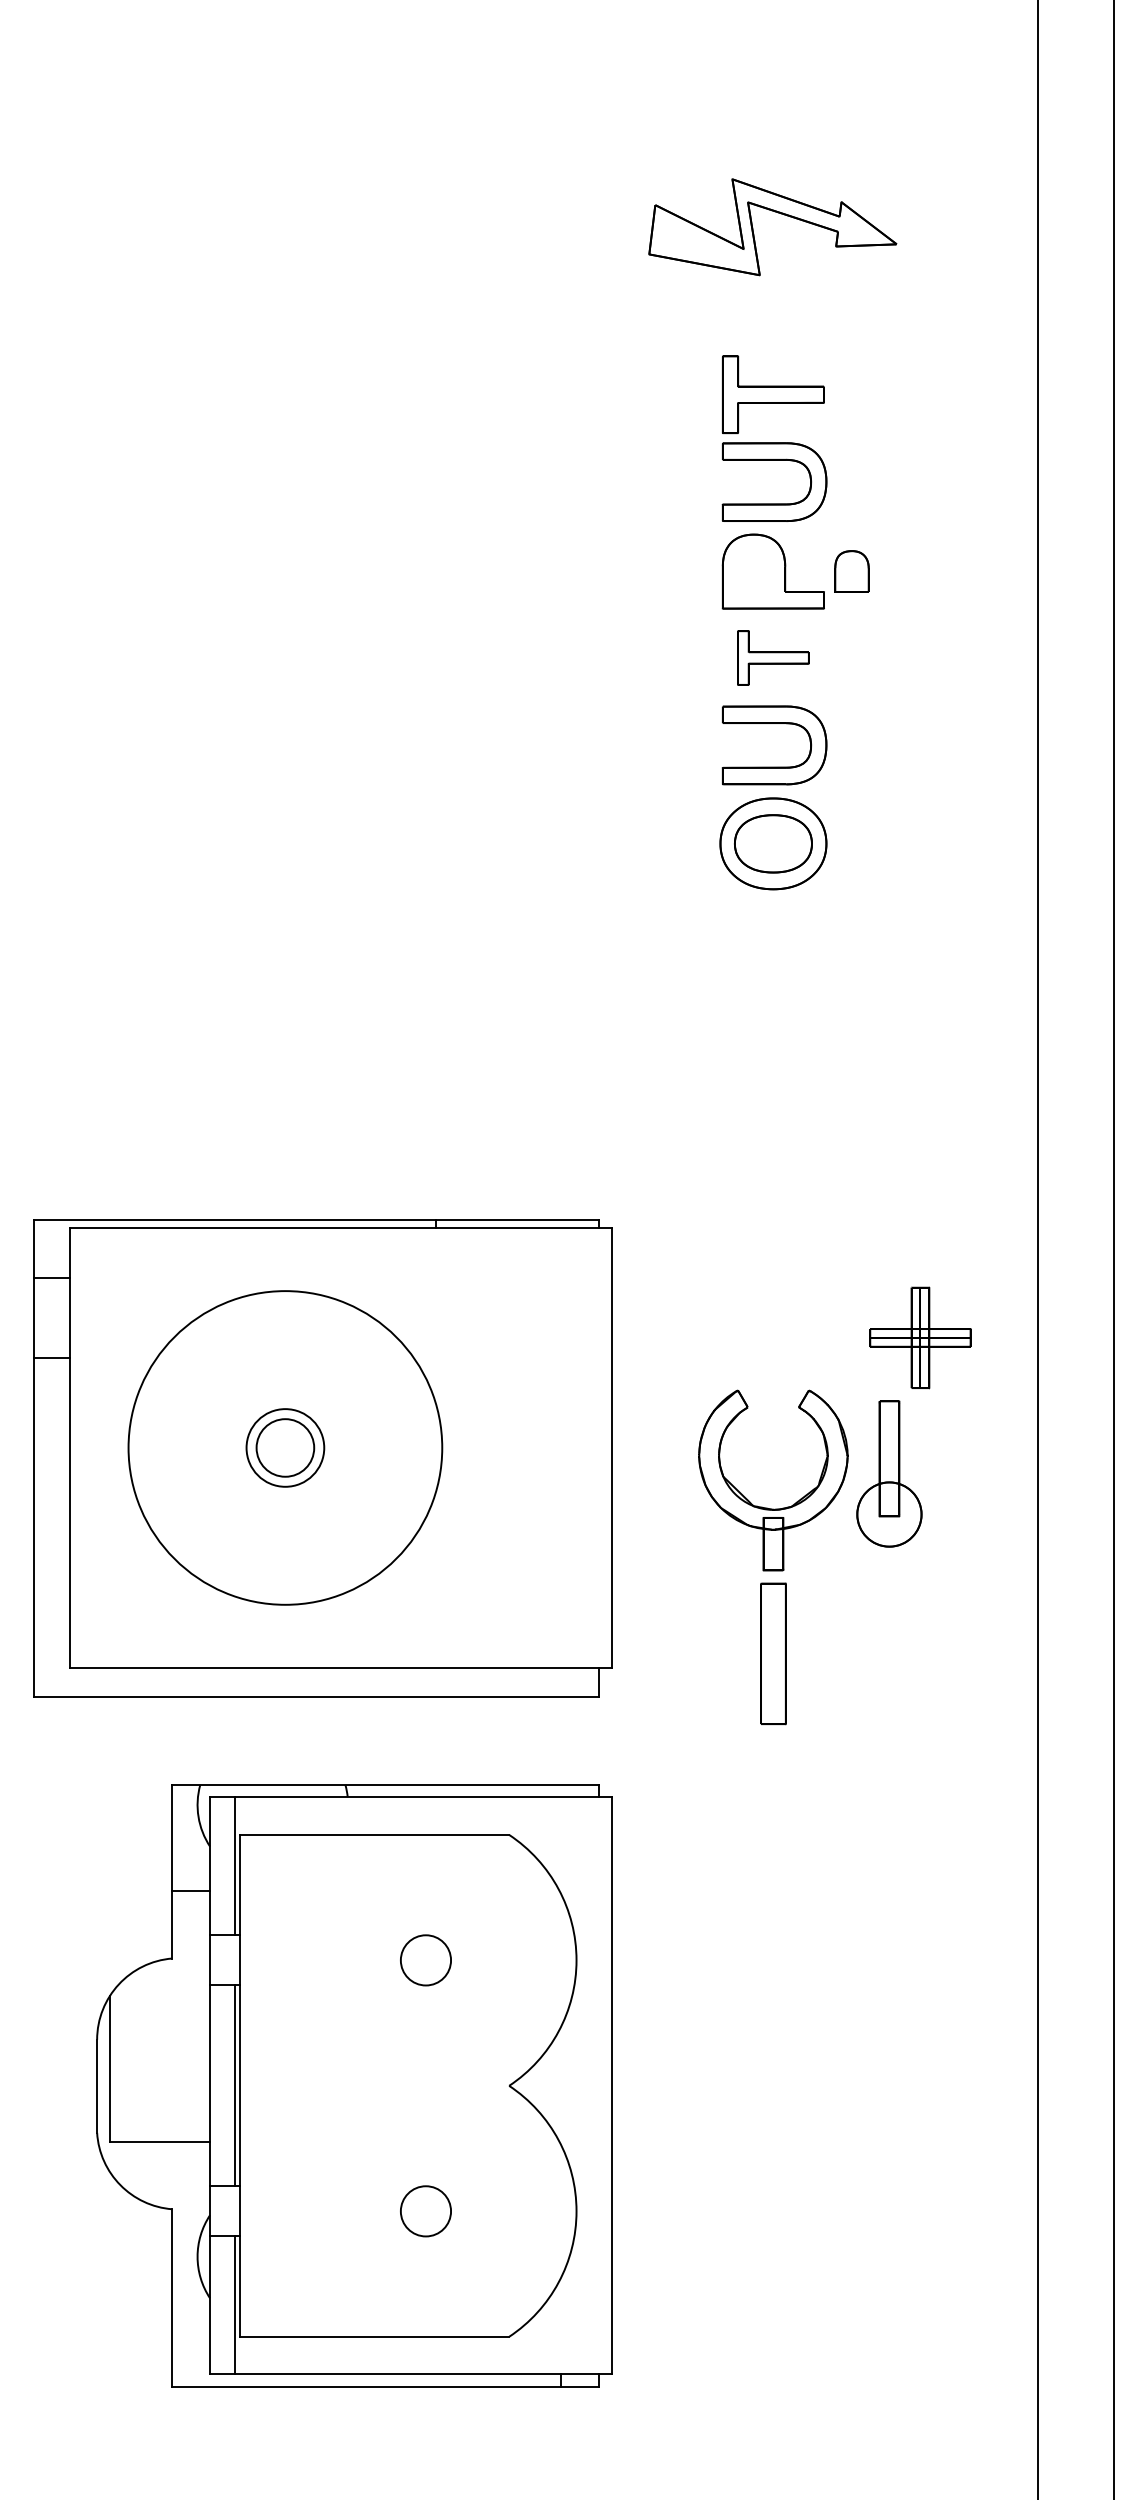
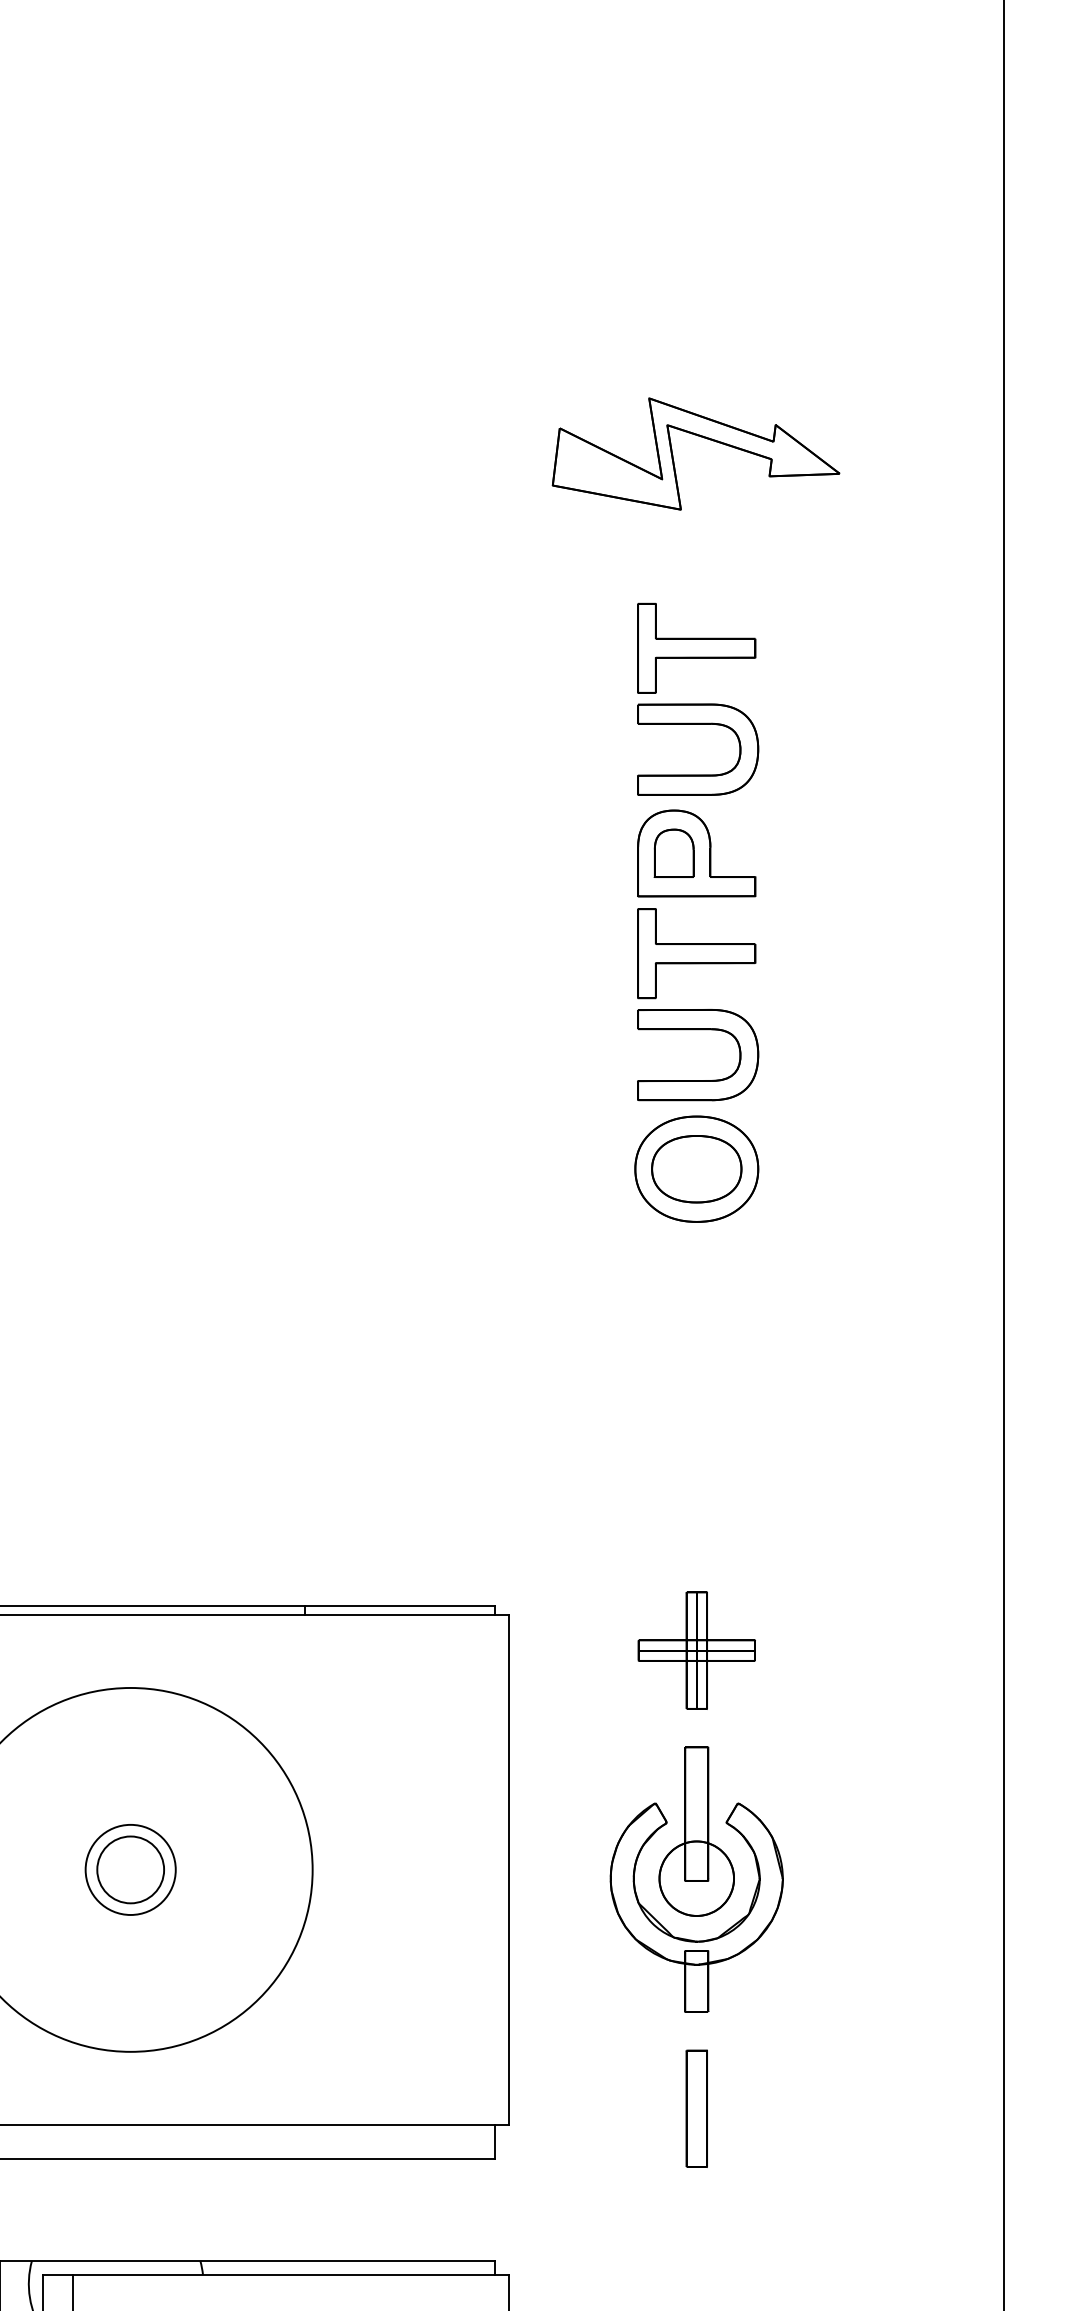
part: (851, 571) -> (673, 853), moved
part: (773, 657) -> (696, 953), size x1.43
part: (920, 1337) -> (696, 1650), moved
part: (889, 1473) -> (696, 1831), moved
part: (773, 1653) -> (696, 2108), size x0.71

